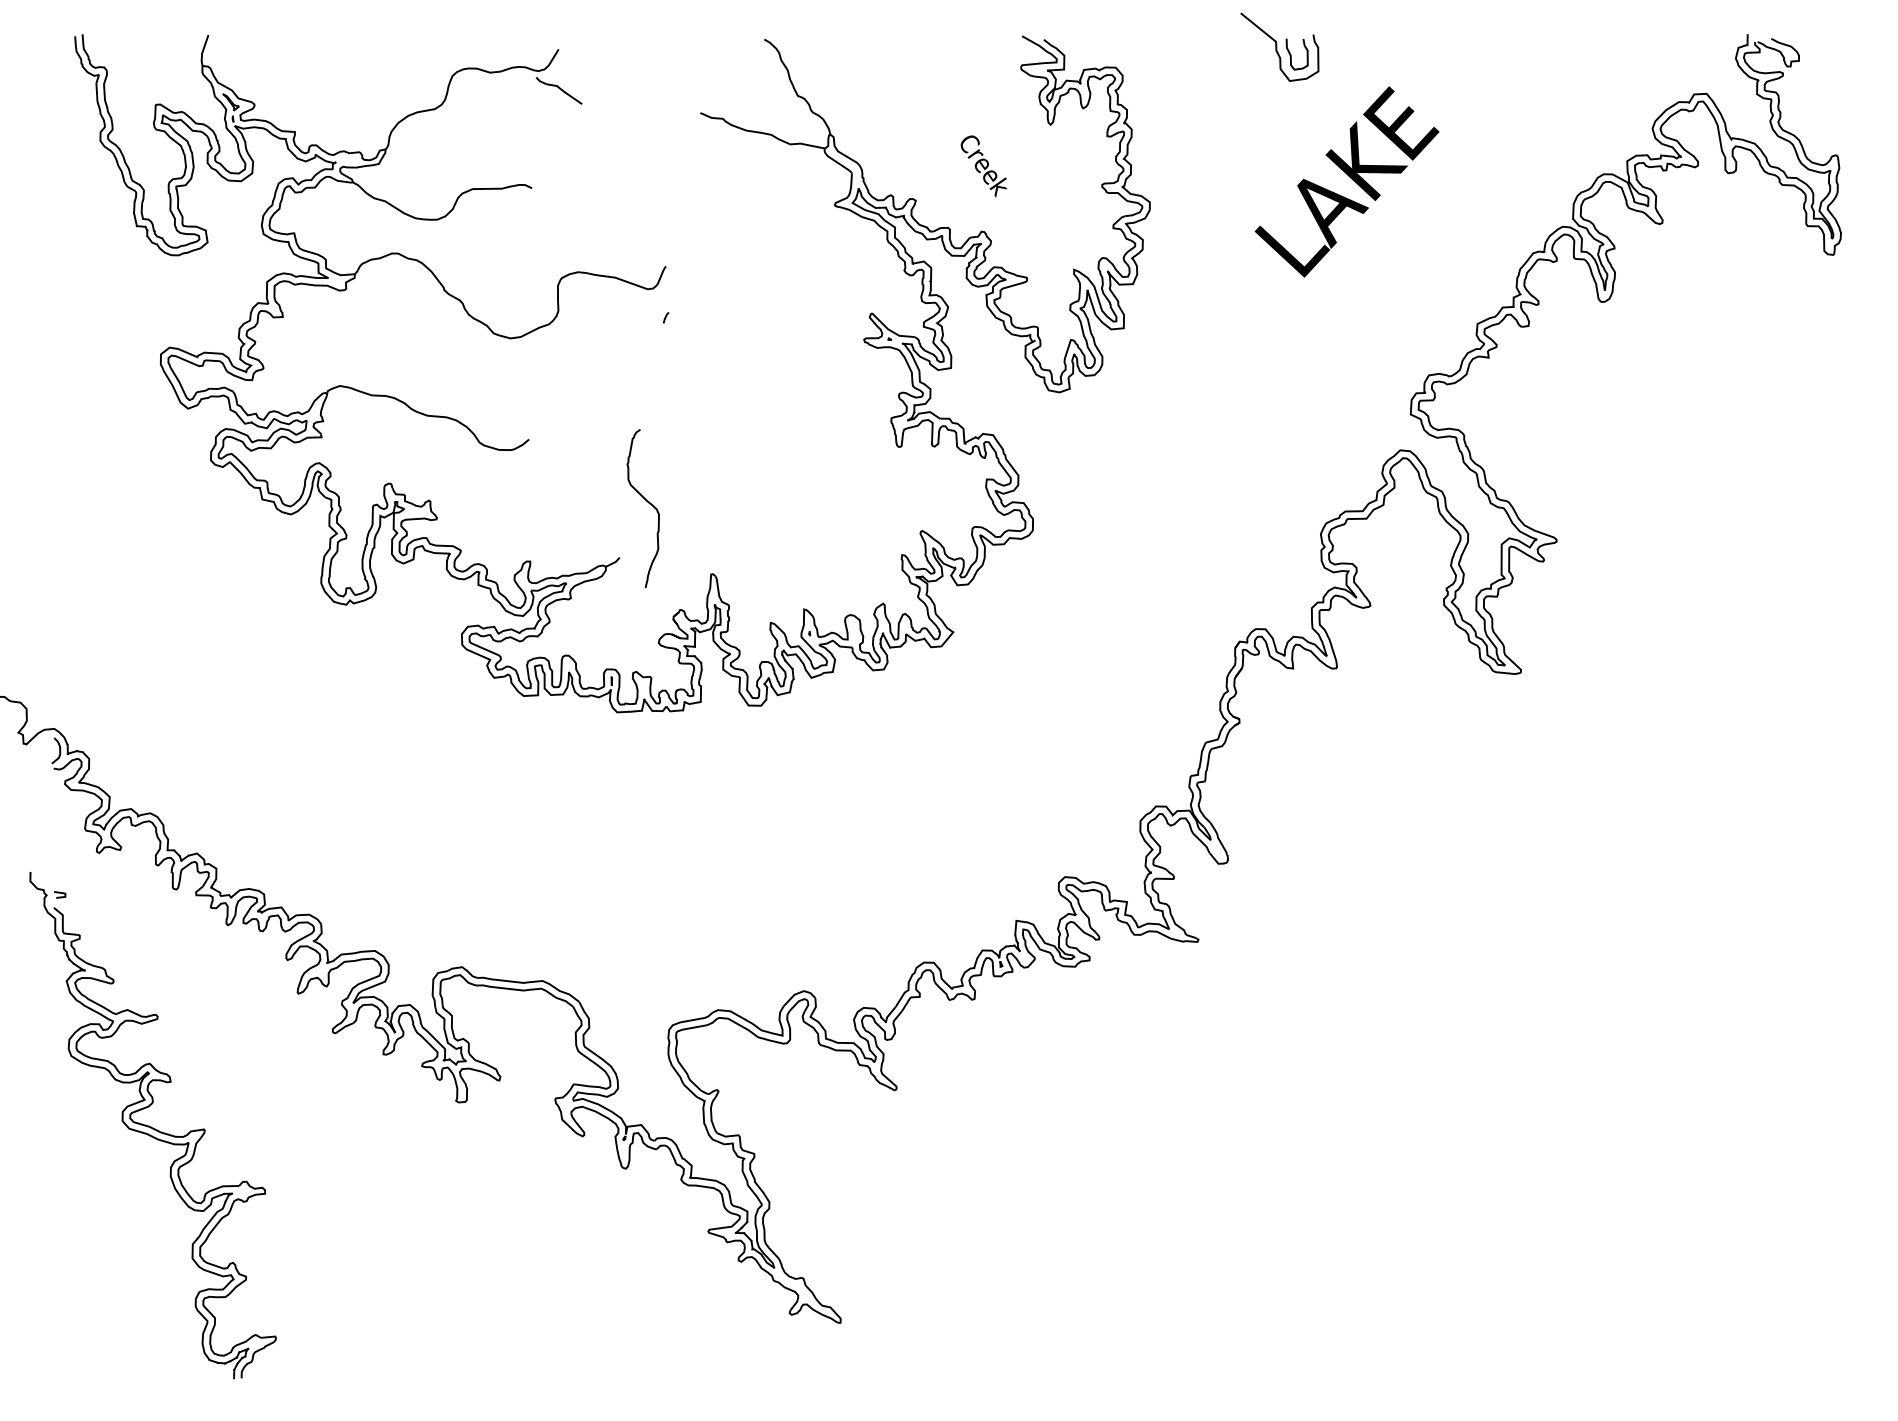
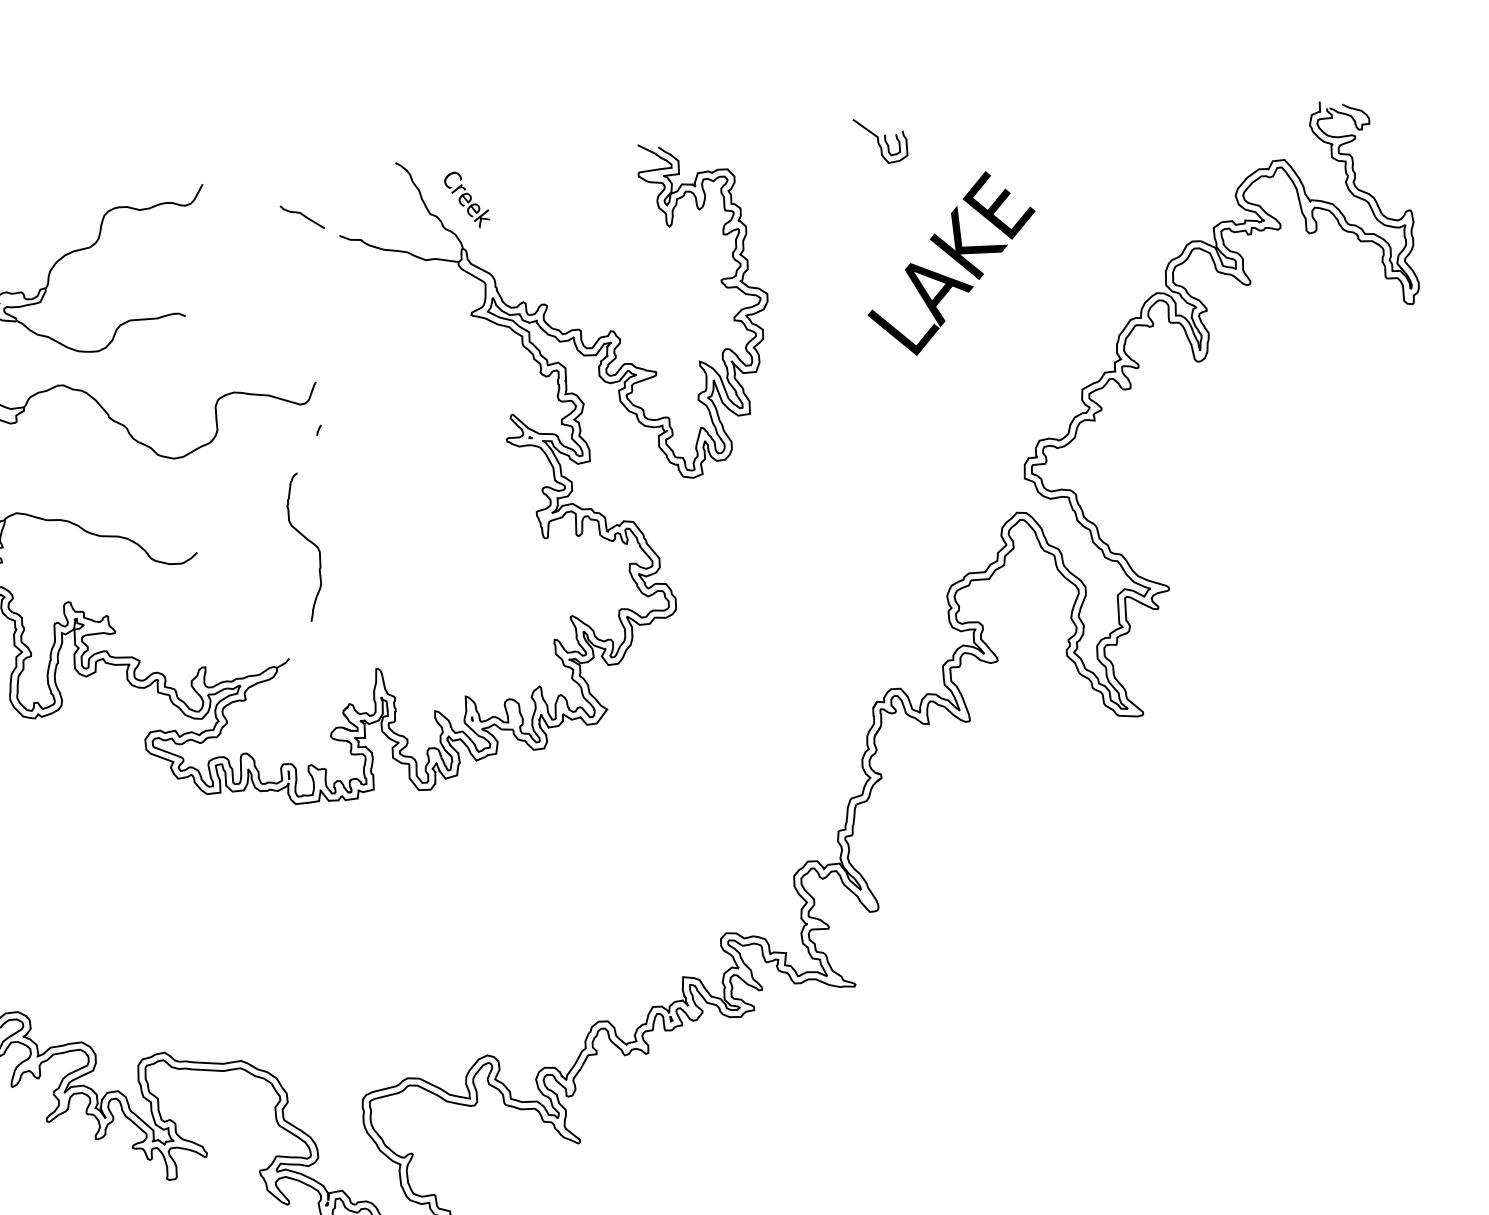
part: (1279, 47) -> (880, 140), size x0.71
curve: (559, 89) -> (302, 215), moved
text: (983, 166) -> (466, 200), moved
curve: (647, 502) -> (308, 541), moved

